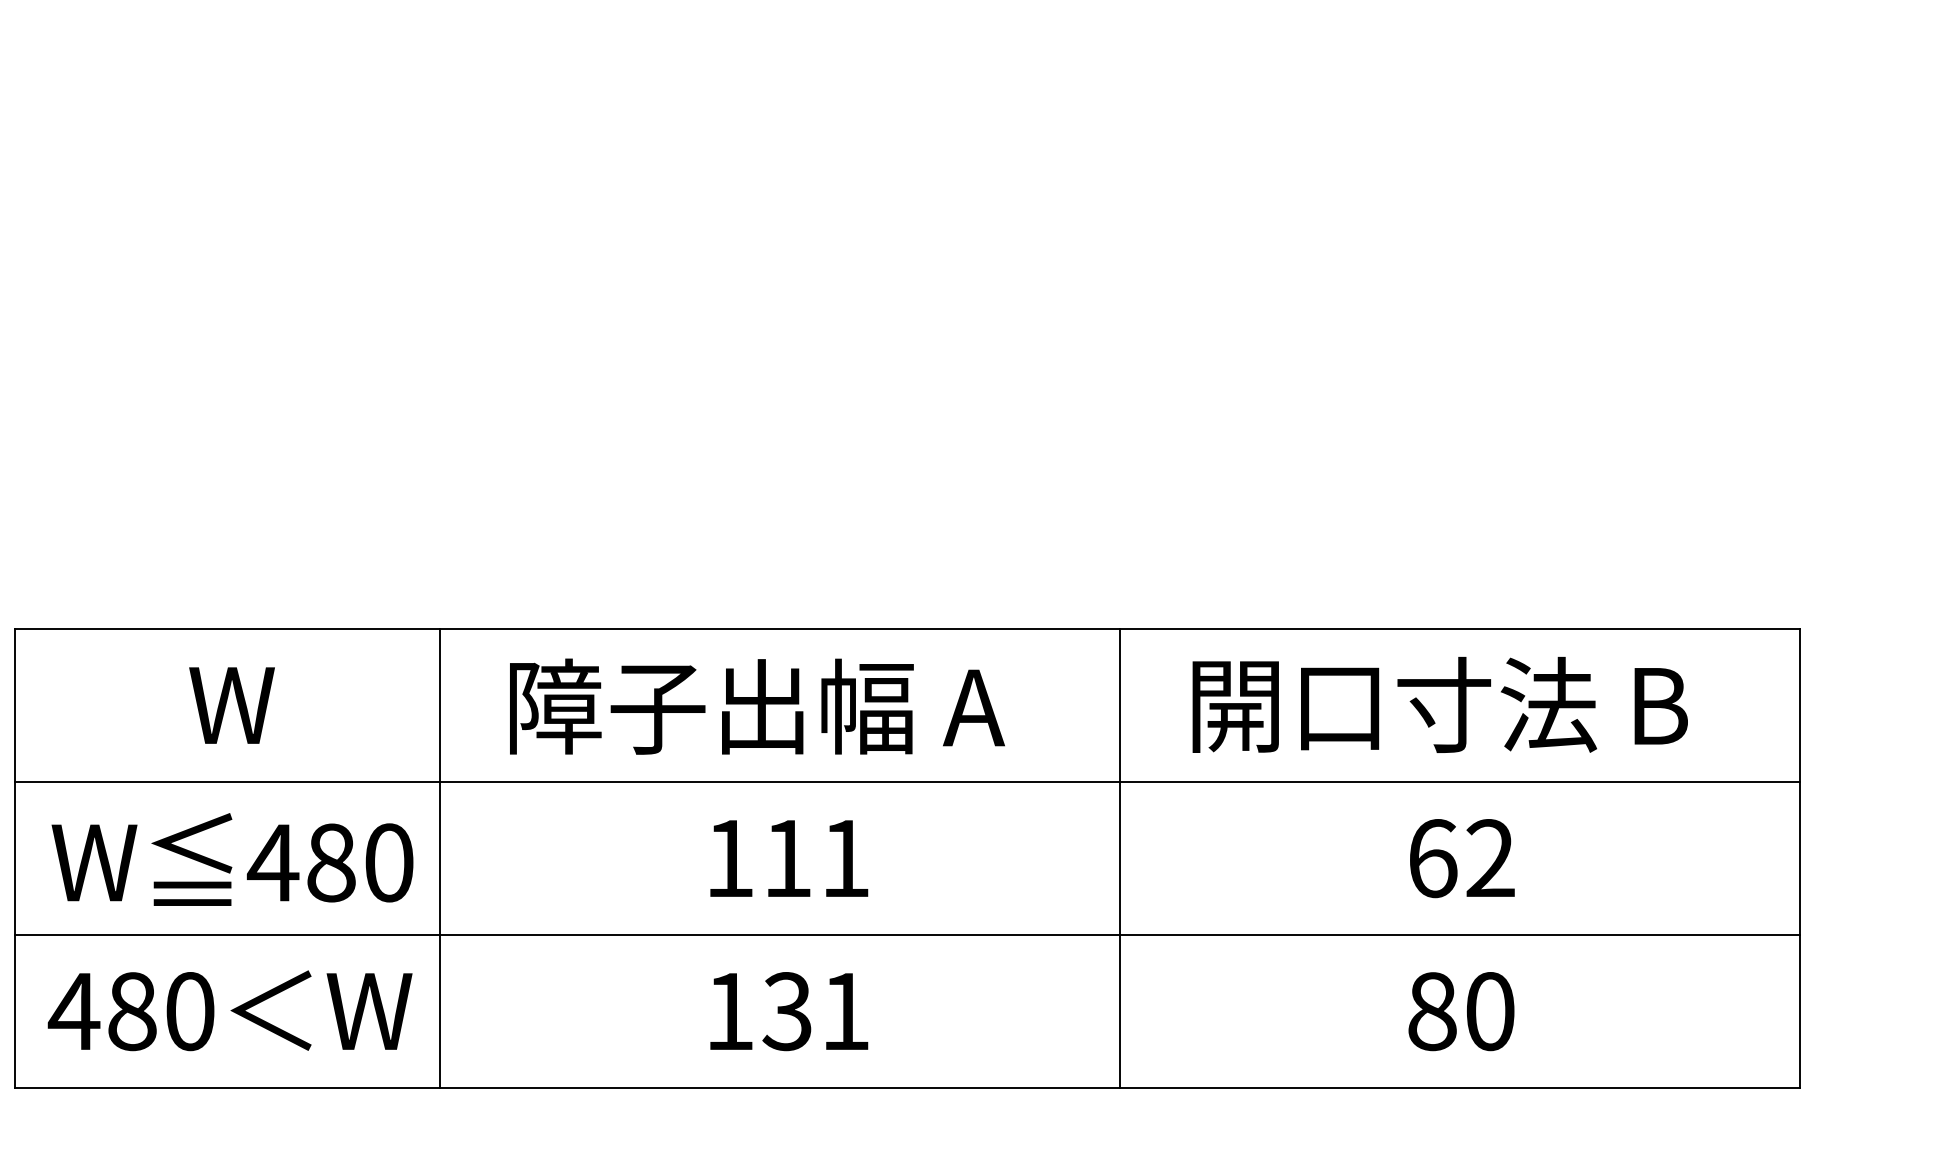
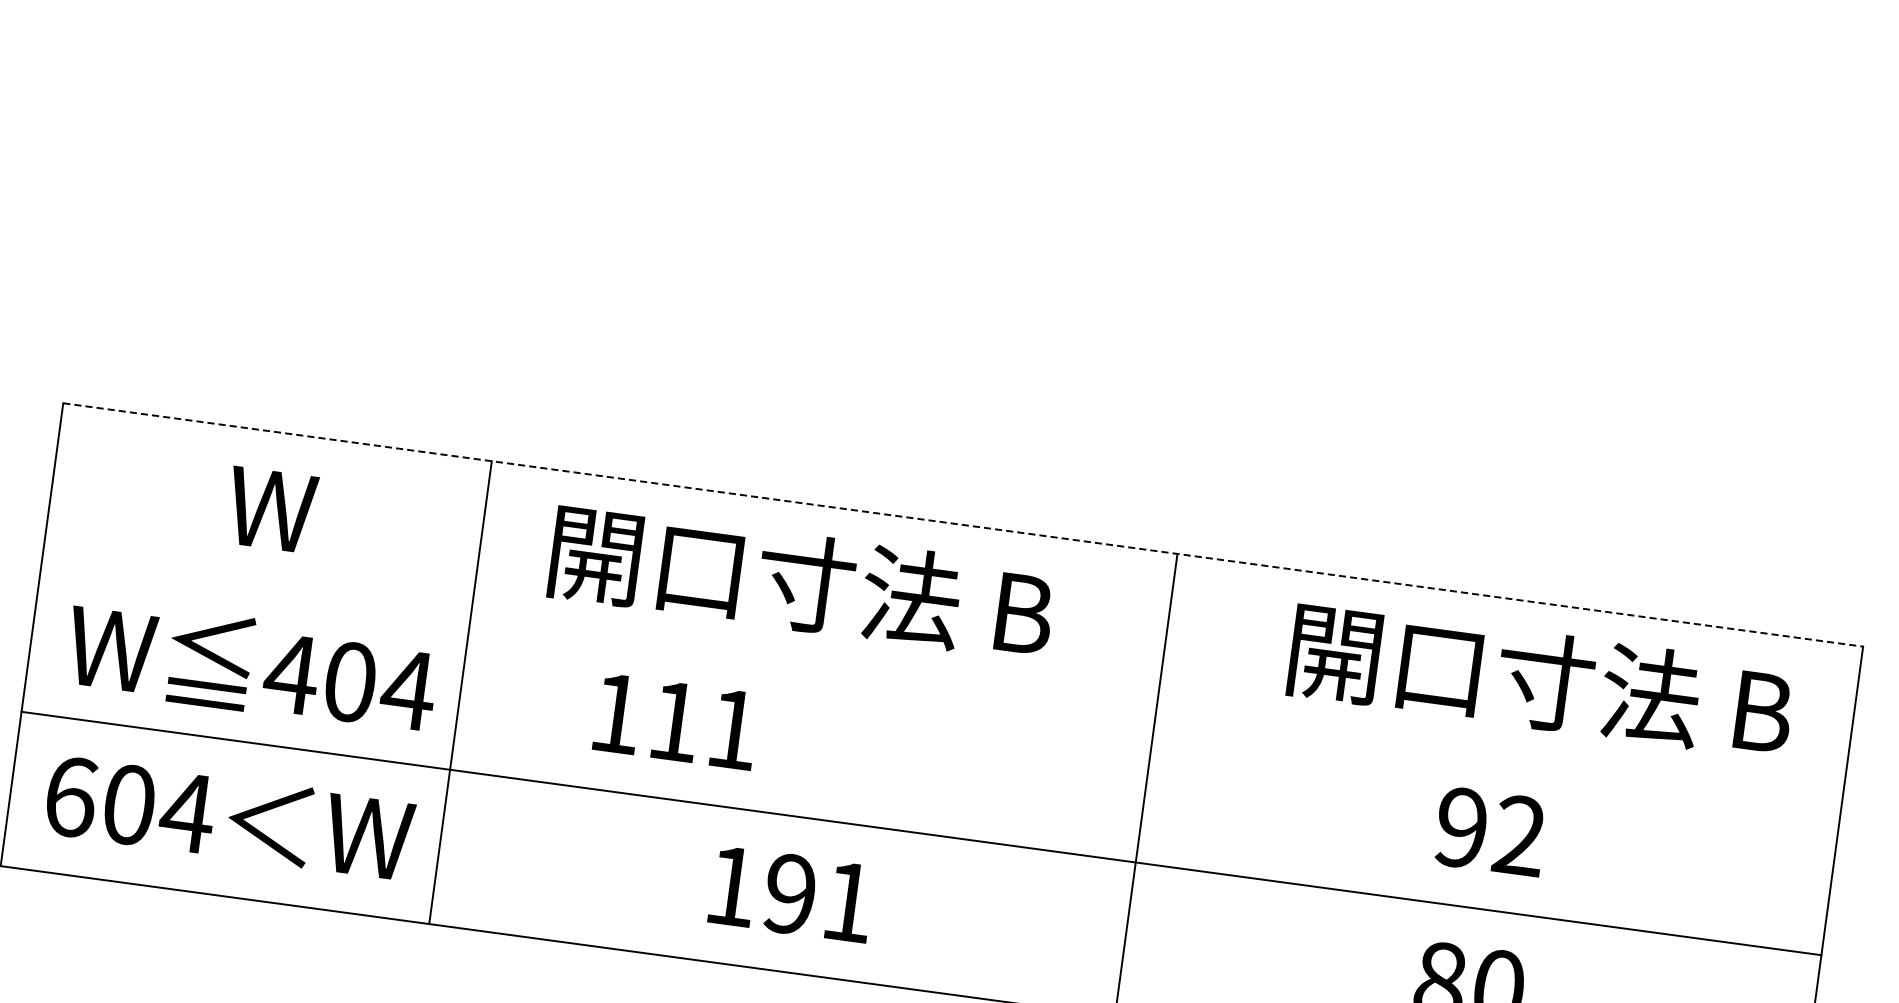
line: (908, 629) -> (964, 525), solid -> dashed
text: (1439, 704) -> (1540, 680), moved
text: (758, 706) -> (802, 582), 障子出幅 A -> 開口寸法 B
line: (907, 782) -> (942, 679), removed
text: (789, 858) -> (676, 721), moved
text: (1432, 858) -> (1461, 827), 62 -> 92
text: (361, 862) -> (380, 685), 480 -> 404
text: (131, 1011) -> (128, 804), 480 -> 604
text: (786, 1011) -> (788, 894), 131 -> 191

